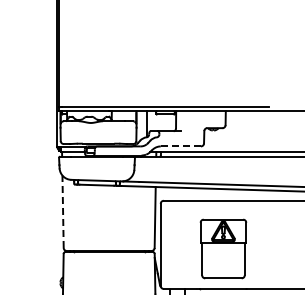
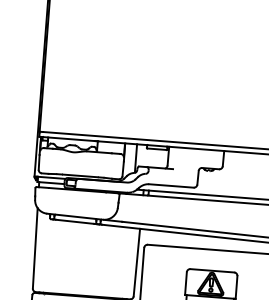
line: (181, 146) -> (172, 186), dashed -> solid
line: (63, 211) -> (35, 248), dashed -> solid

